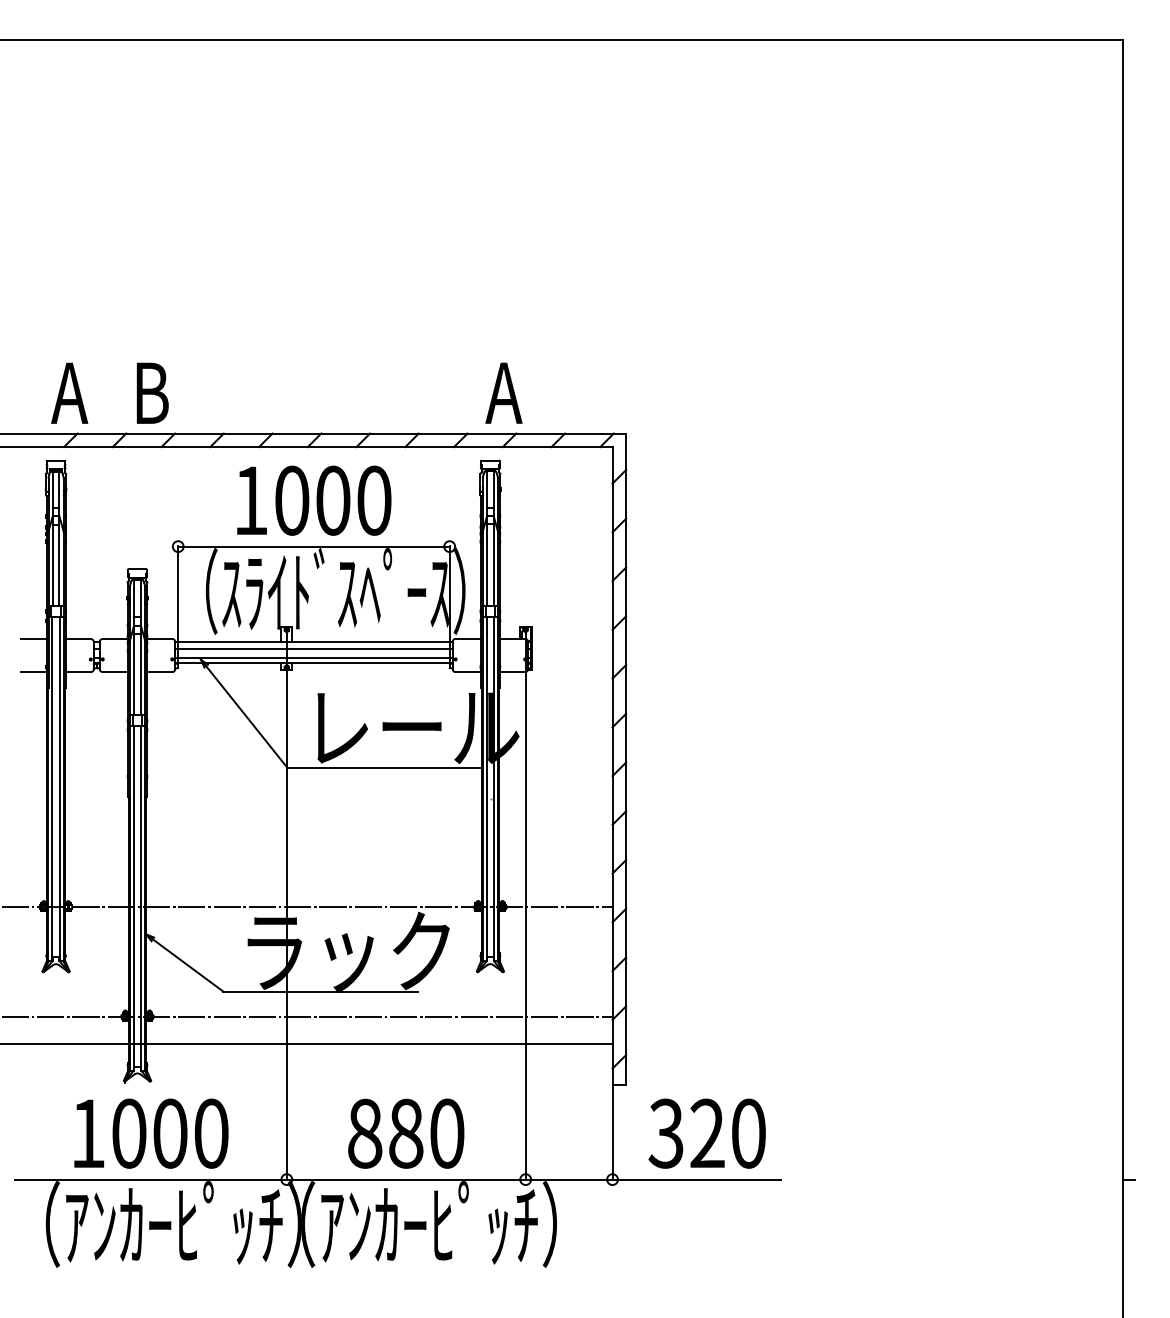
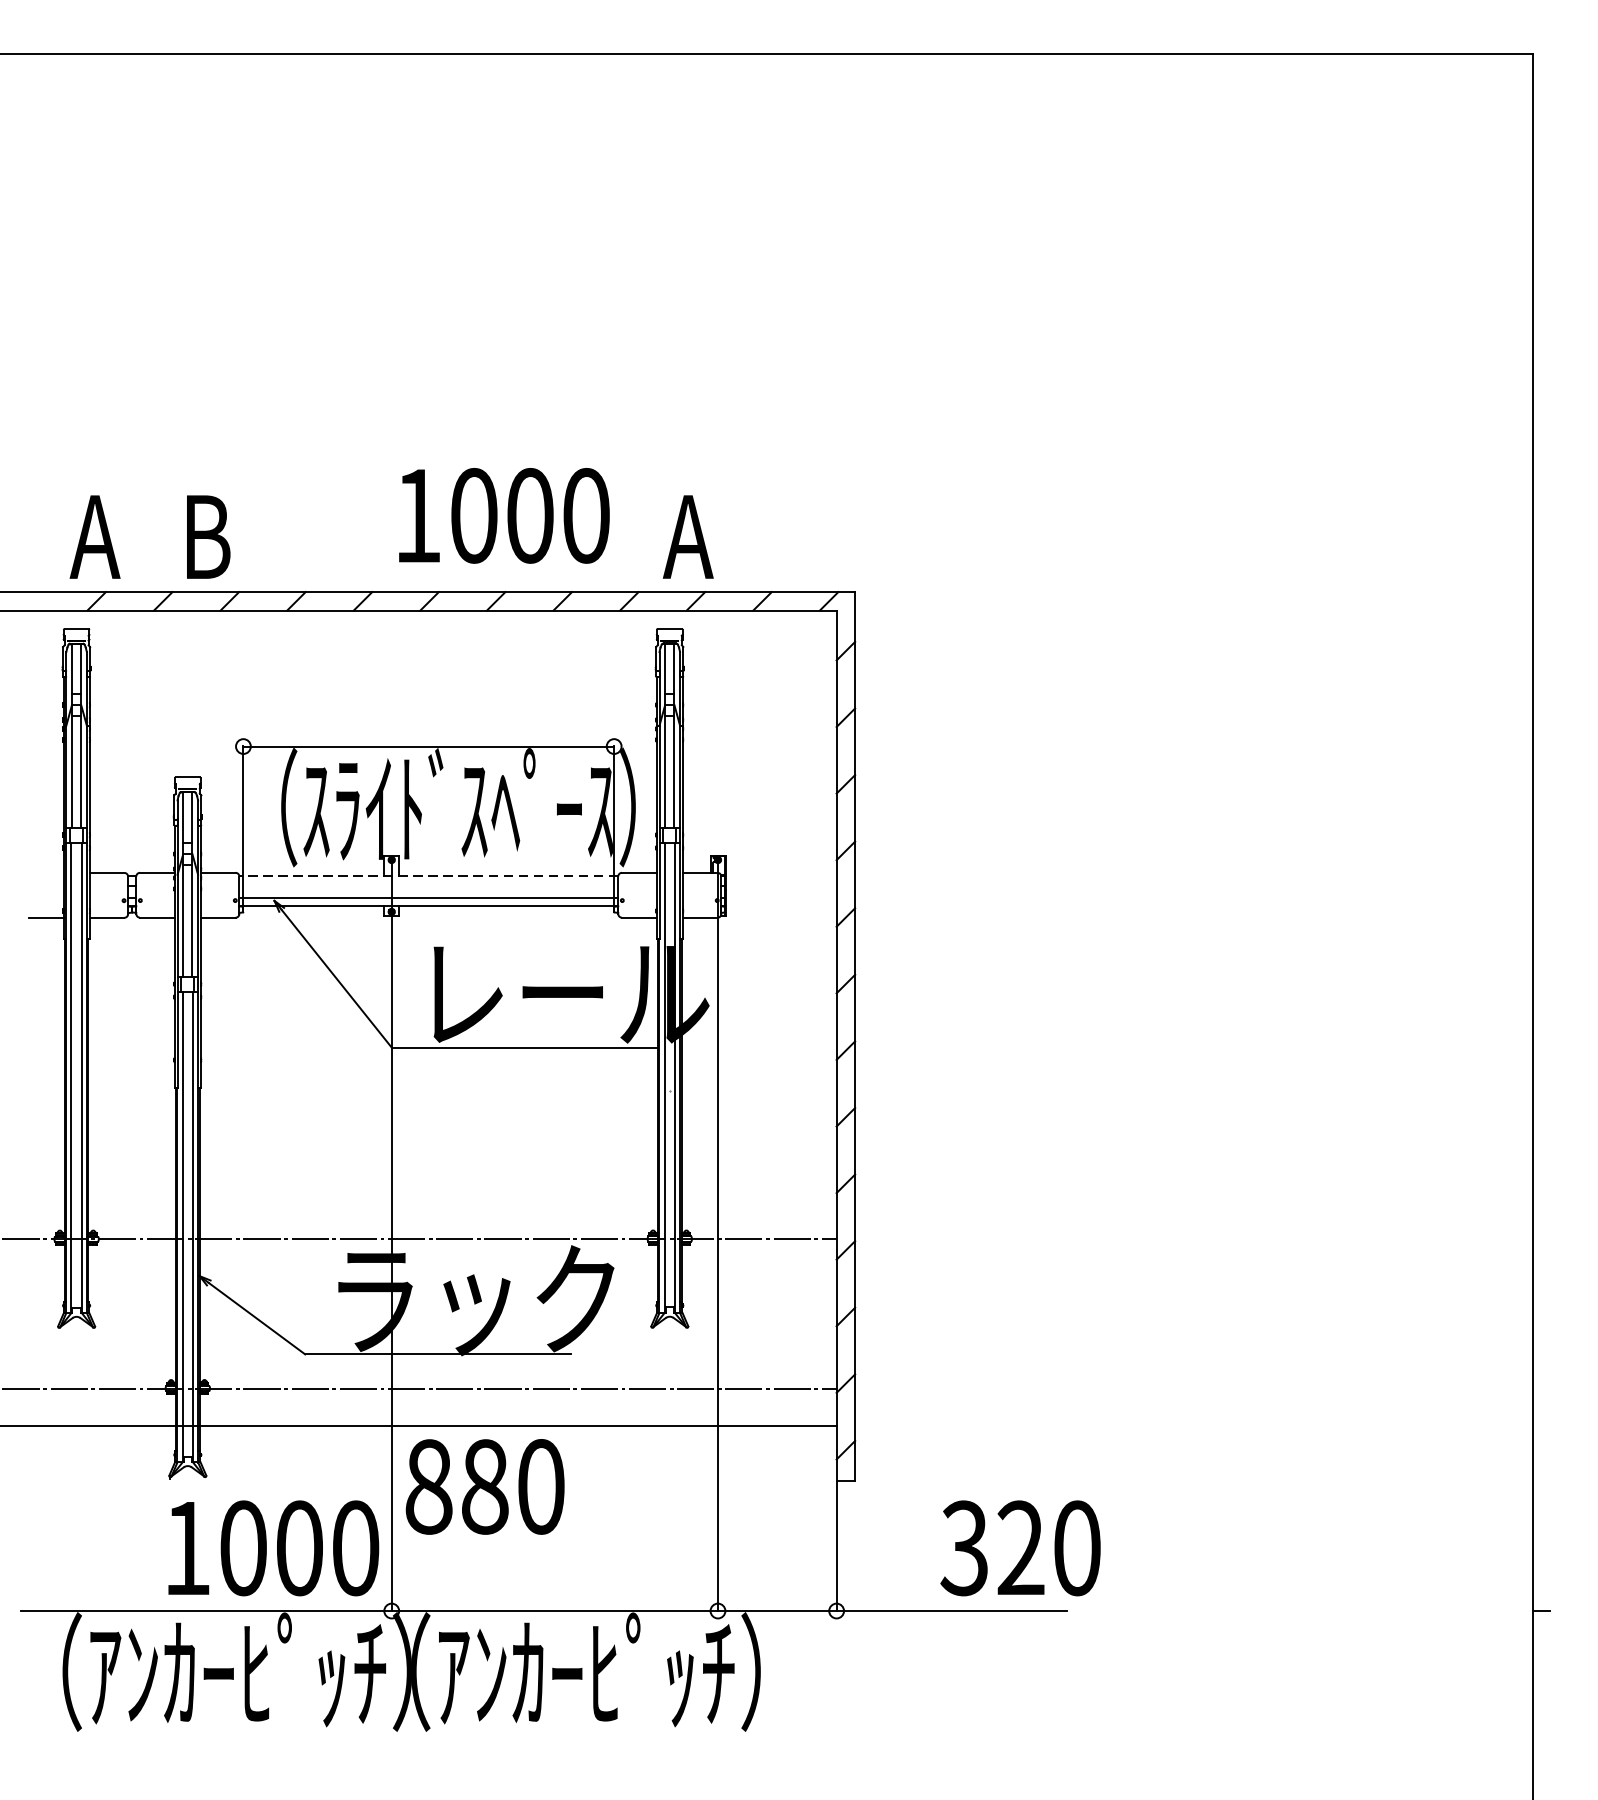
text: (314, 500) -> (504, 515), moved
line: (33, 639) -> (45, 873), removed
line: (313, 641) -> (428, 876), solid -> dashed
line: (313, 648) -> (428, 885), removed
text: (151, 1133) -> (273, 1548), moved
text: (406, 1133) -> (485, 1486), moved
text: (706, 1133) -> (1019, 1548), moved

